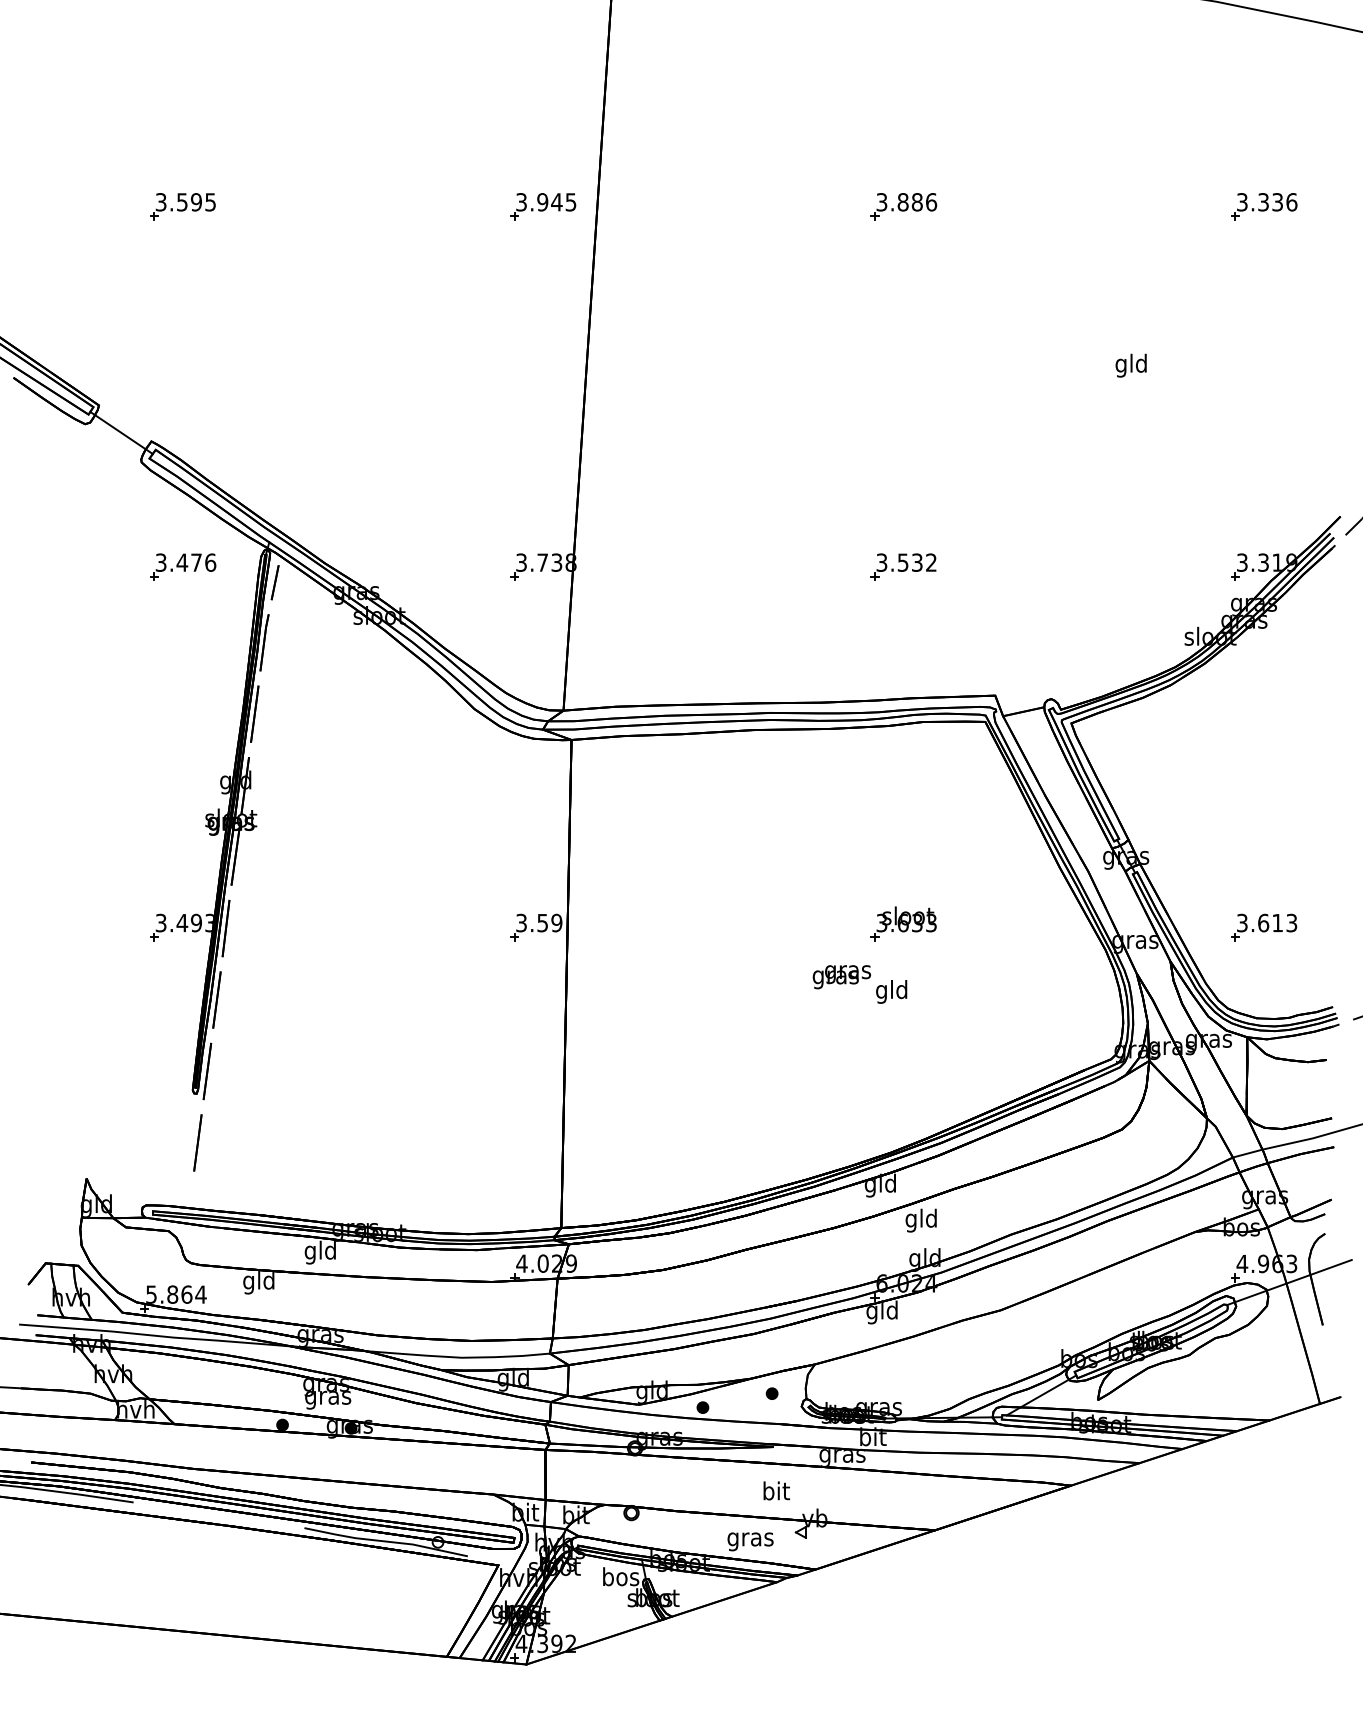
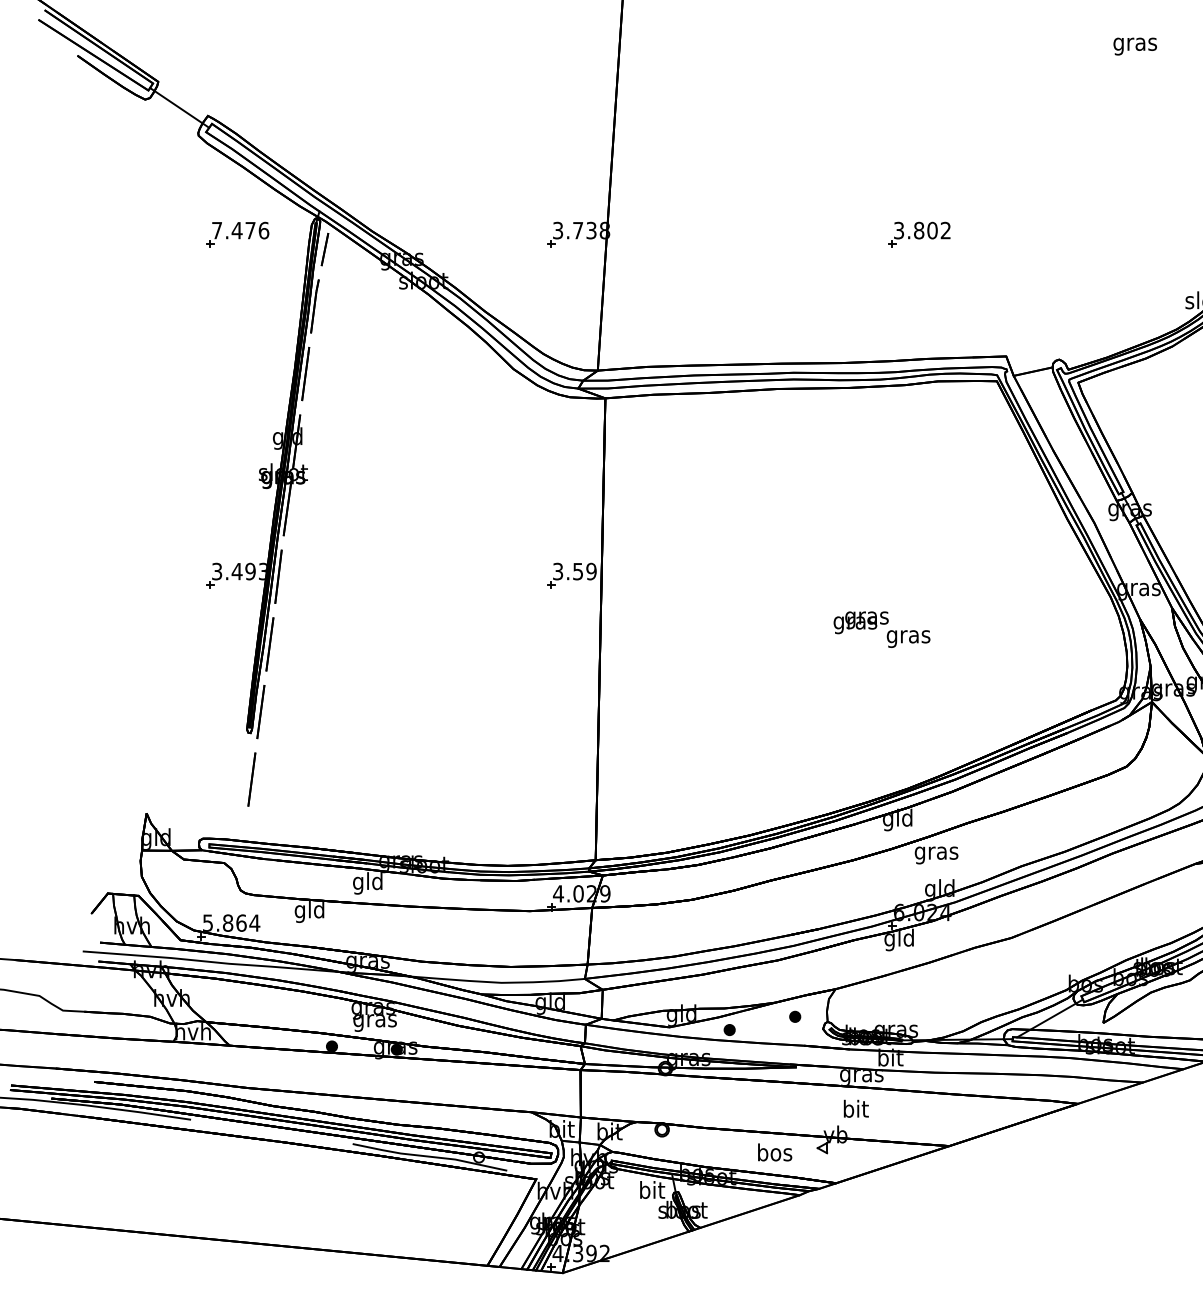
text: (1131, 365) -> (1135, 44), gld -> gras
text: (160, 562) -> (216, 230), 3.476 -> 7.476
text: (909, 562) -> (925, 230), 3.532 -> 3.802
part: (903, 923) -> (919, 571), removed
text: (892, 991) -> (909, 636), gld -> gras
text: (921, 1220) -> (936, 852), gld -> gras
text: (776, 1490) -> (856, 1108), moved
text: (750, 1539) -> (774, 1154), gras -> bos
text: (621, 1576) -> (652, 1189), bos -> bit

